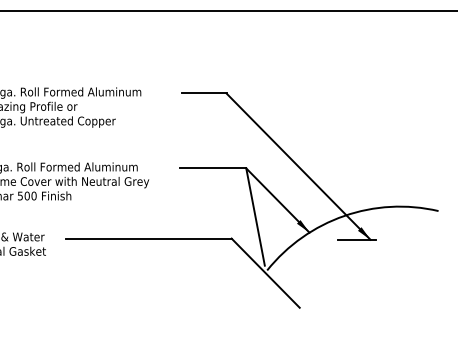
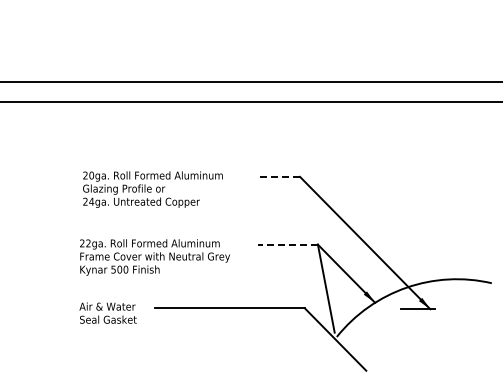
line: (203, 93) -> (279, 176), solid -> dashed
line: (213, 168) -> (288, 244), solid -> dashed

